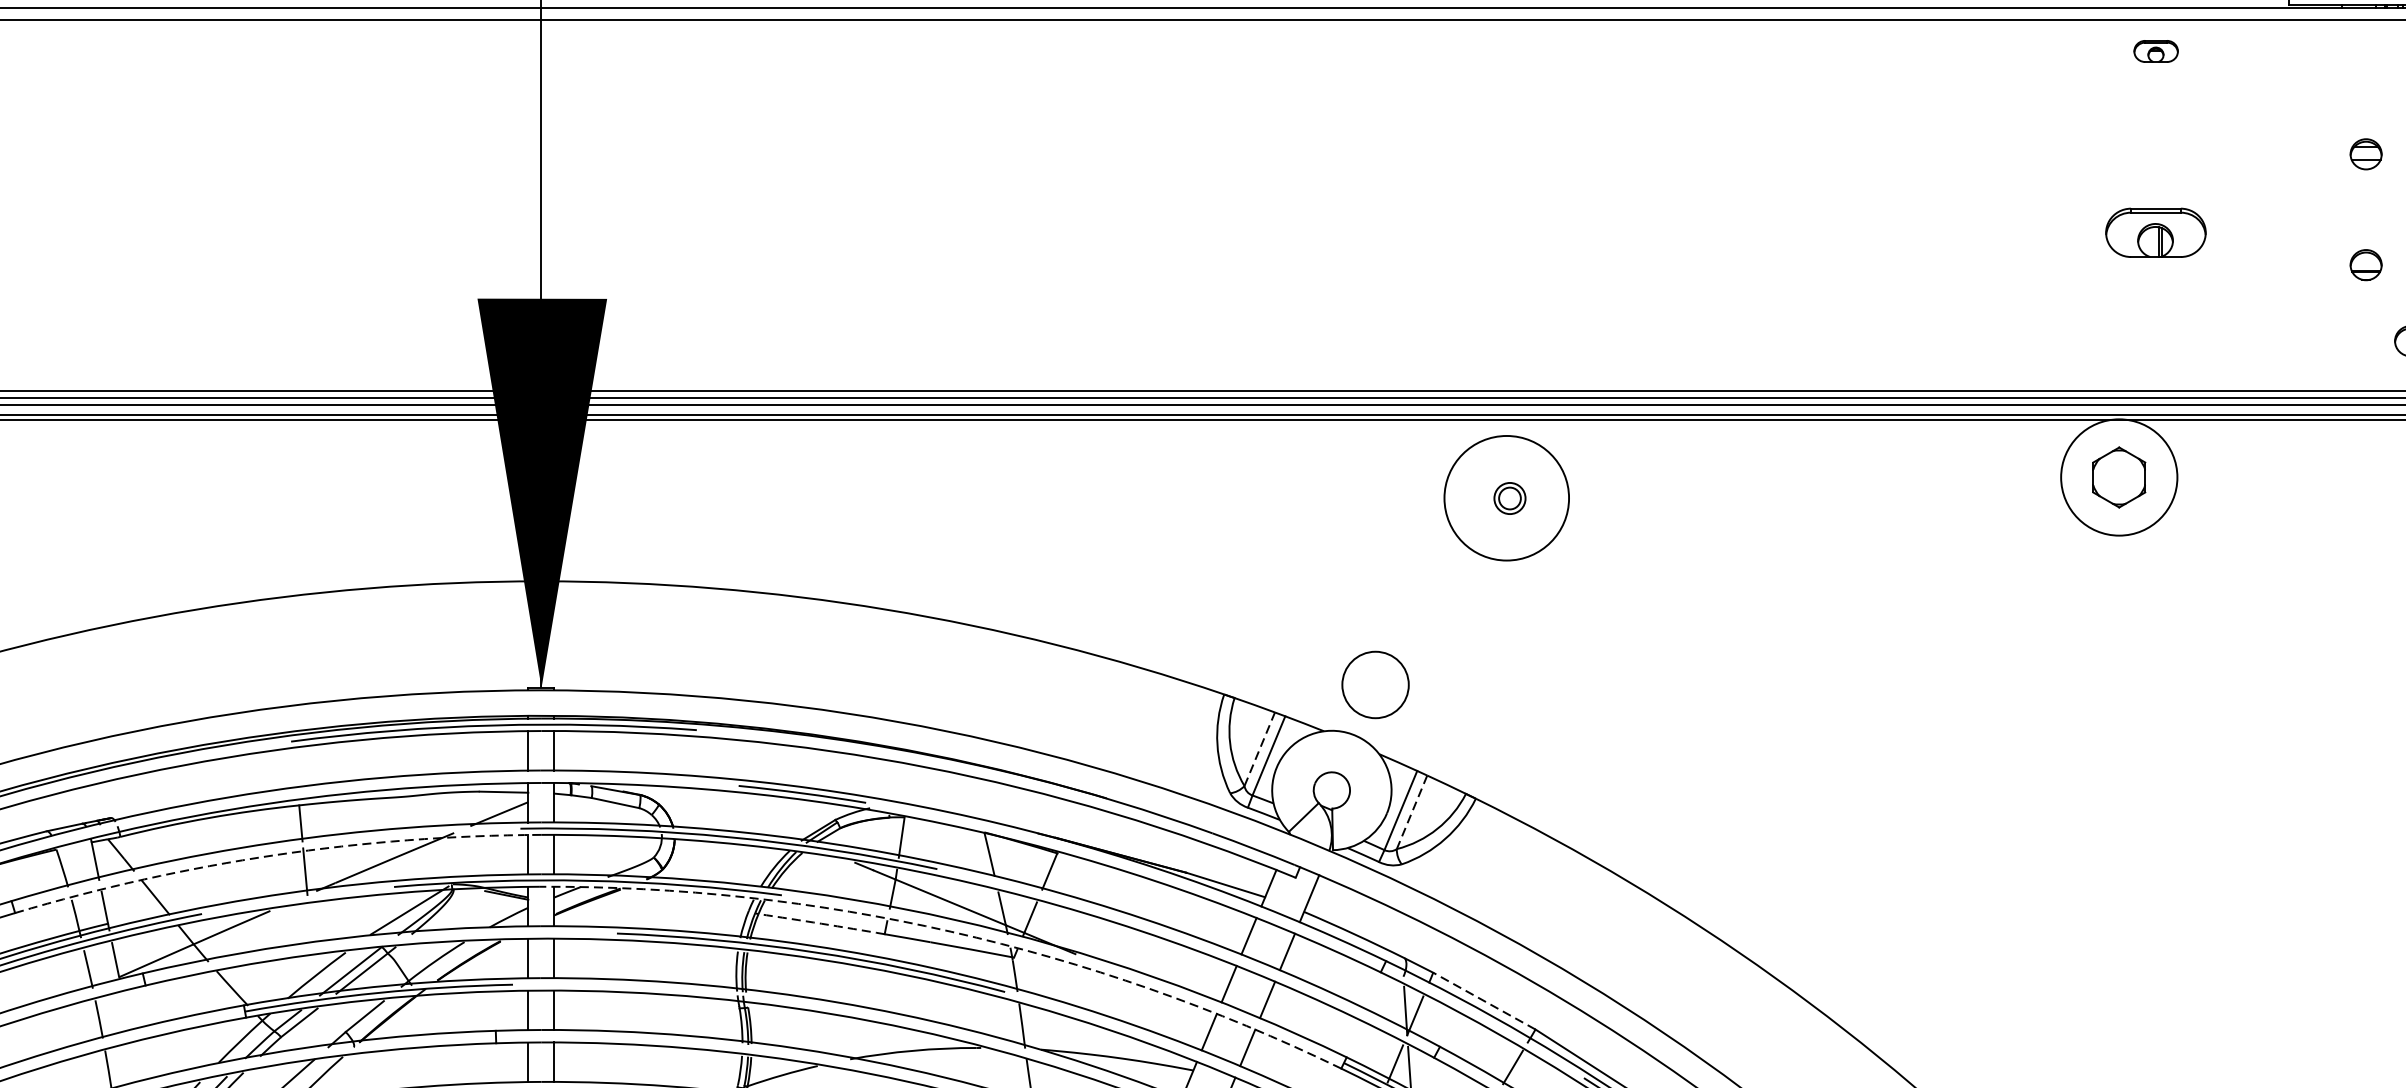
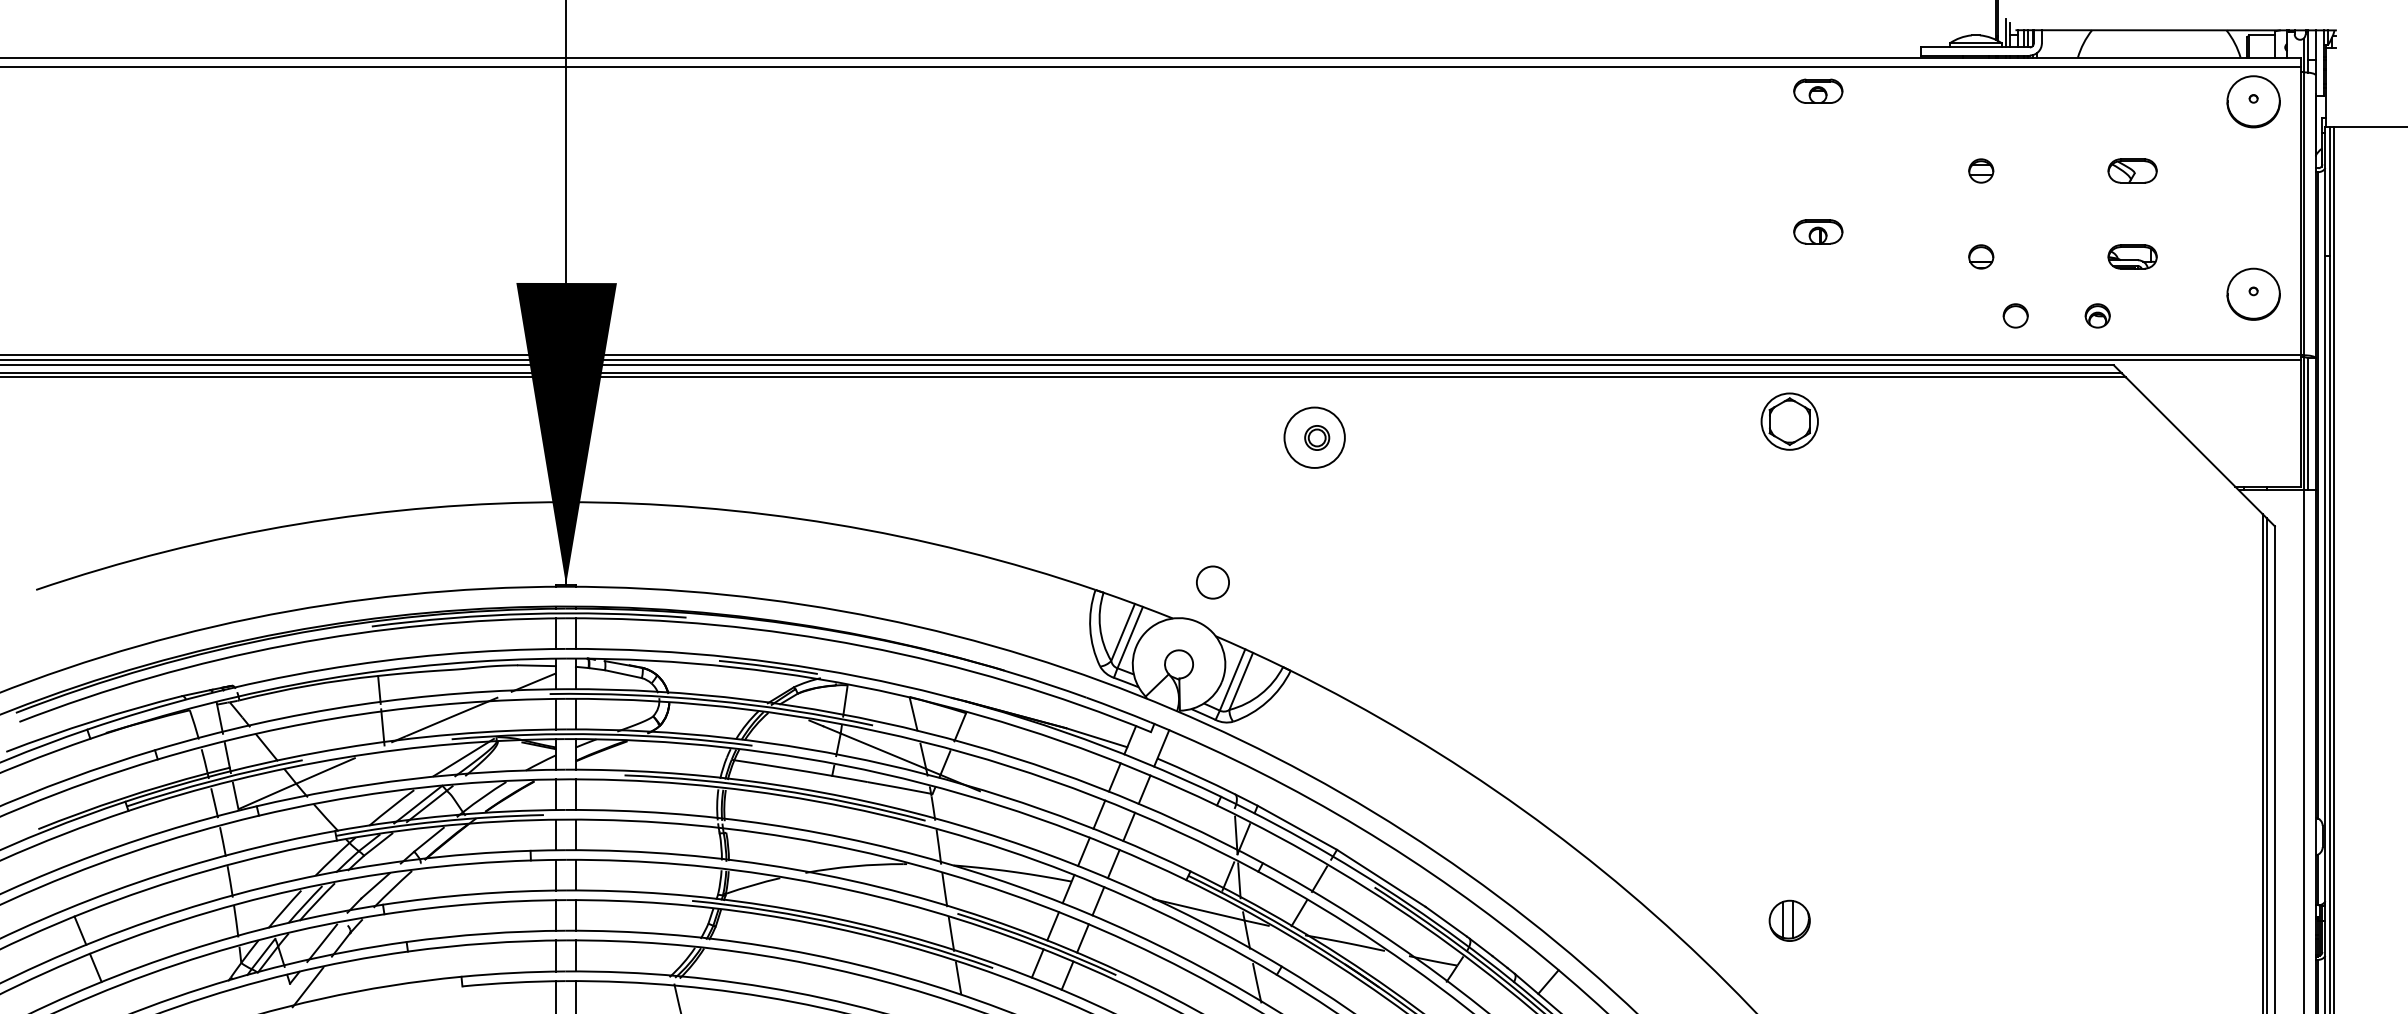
part: (2156, 50) -> (1818, 90), size x1.43
part: (2156, 232) -> (1818, 231), size x0.62
circle: (2118, 477) -> (1789, 421), size x0.62
circle: (1506, 497) -> (1314, 437), size x0.62
circle: (1374, 684) -> (1212, 582), size x0.62
line: (1260, 749) -> (1123, 632), dashed -> solid
line: (1412, 812) -> (1241, 681), dashed -> solid
arc: (275, 855) -> (359, 714), dashed -> solid
arc: (821, 923) -> (783, 767), dashed -> solid
arc: (950, 931) -> (883, 773), dashed -> solid
line: (1483, 1000) -> (1296, 827), dashed -> solid

